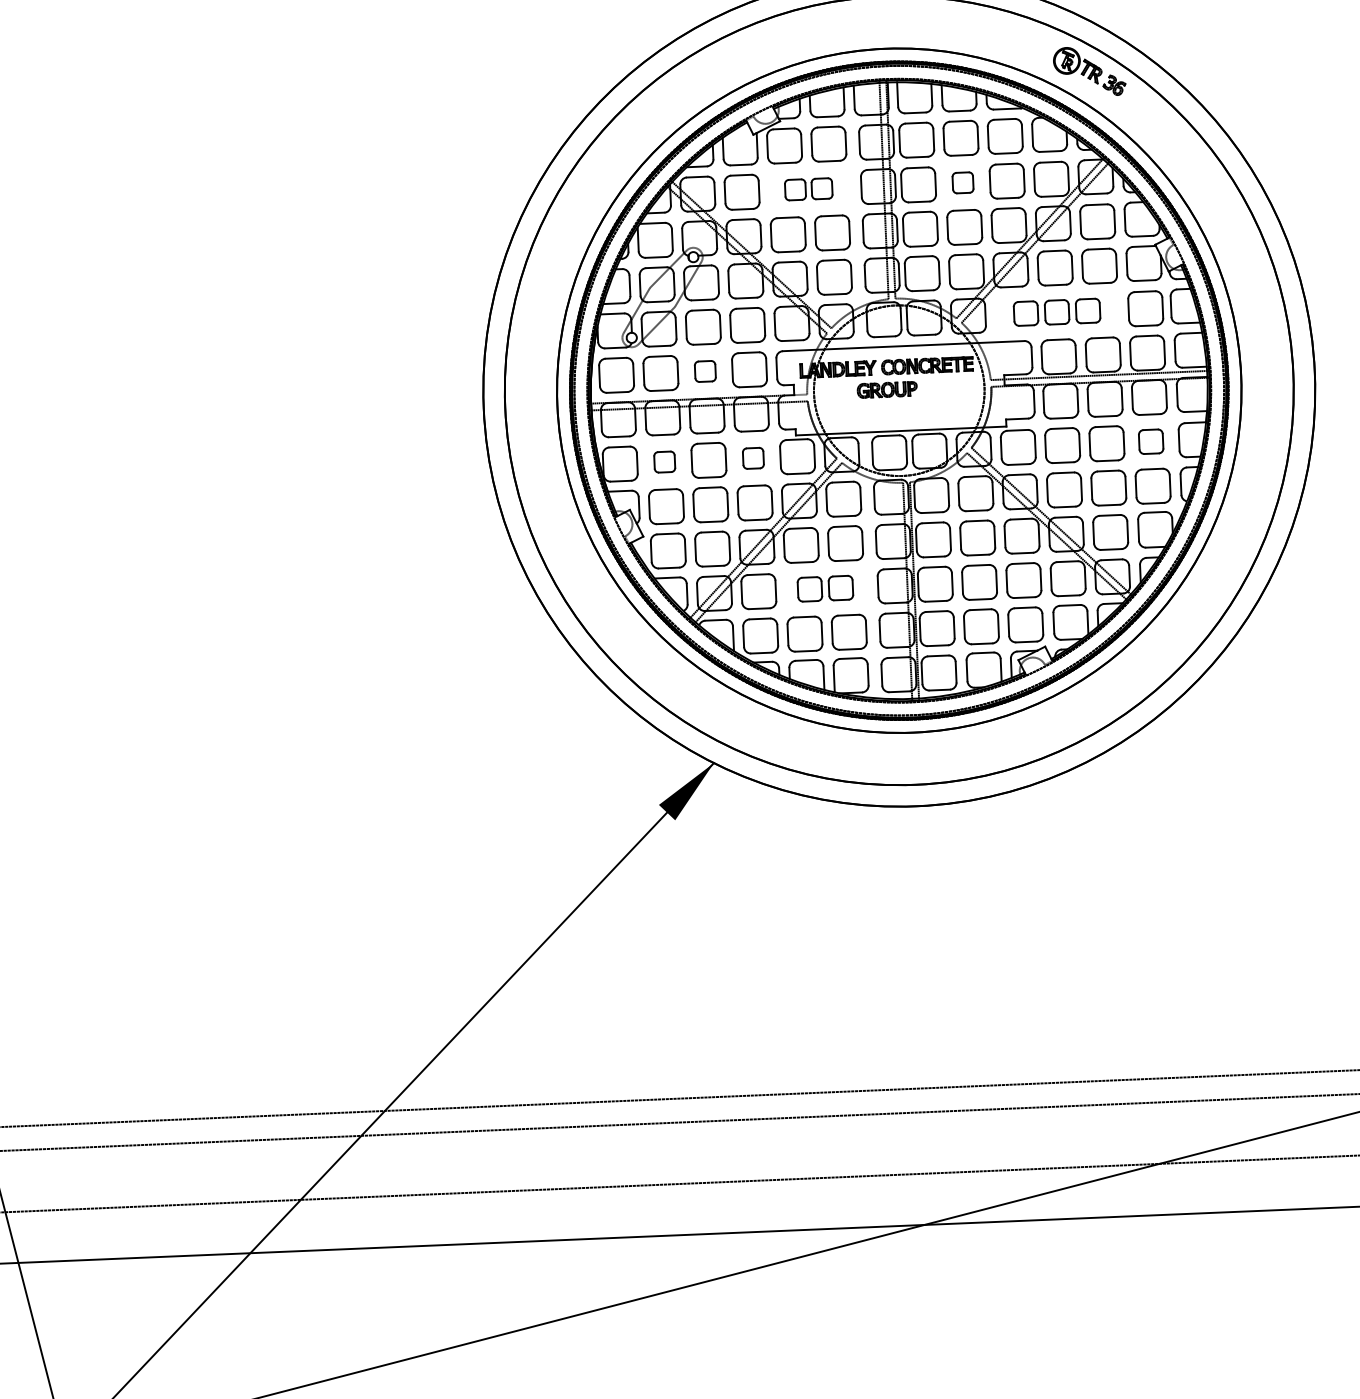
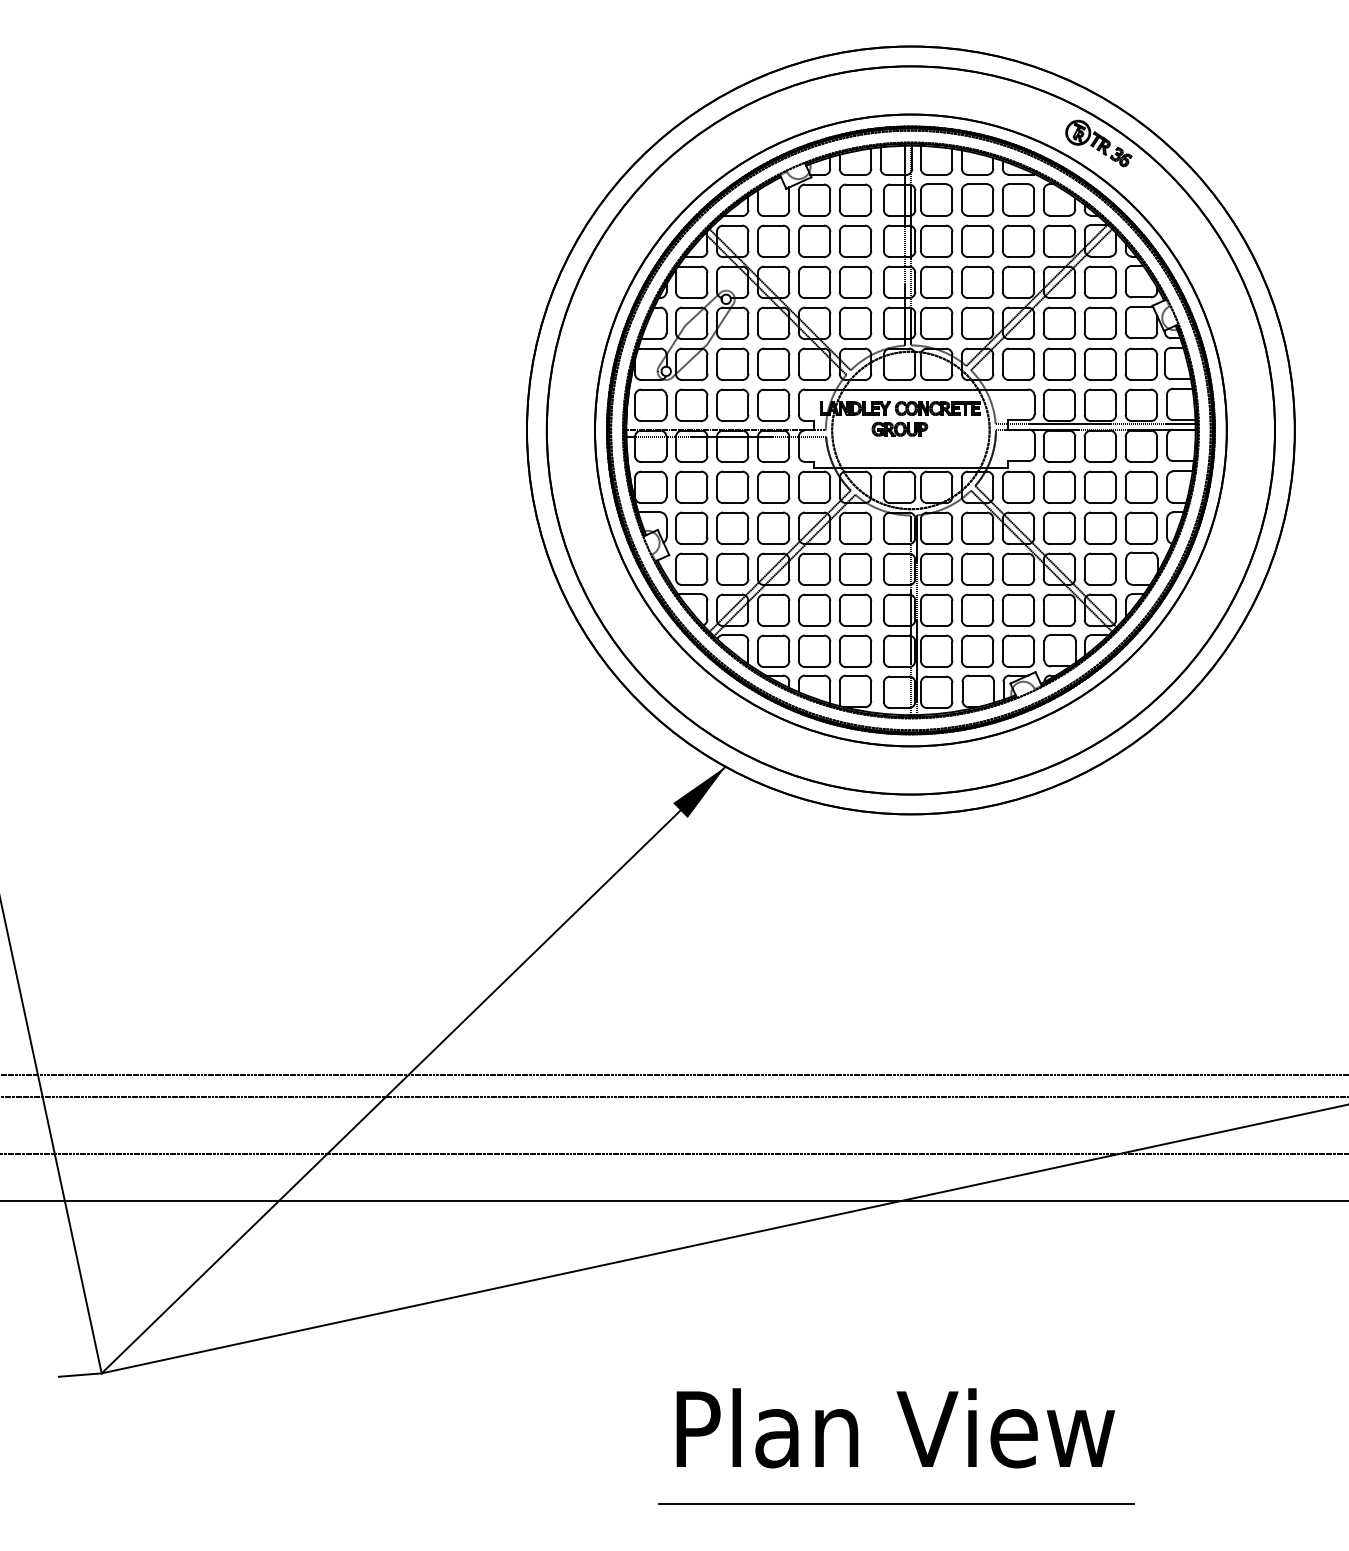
part: (962, 182) -> (977, 240), size x1.67
part: (809, 188) -> (835, 240), size x1.67
part: (1057, 311) -> (1059, 363), size x1.43
part: (705, 370) -> (732, 404), size x1.67
part: (1150, 440) -> (1140, 486), size x1.43
part: (753, 457) -> (773, 486), size x1.67
part: (664, 461) -> (691, 486), size x1.67
part: (825, 587) -> (835, 609), size x1.43

